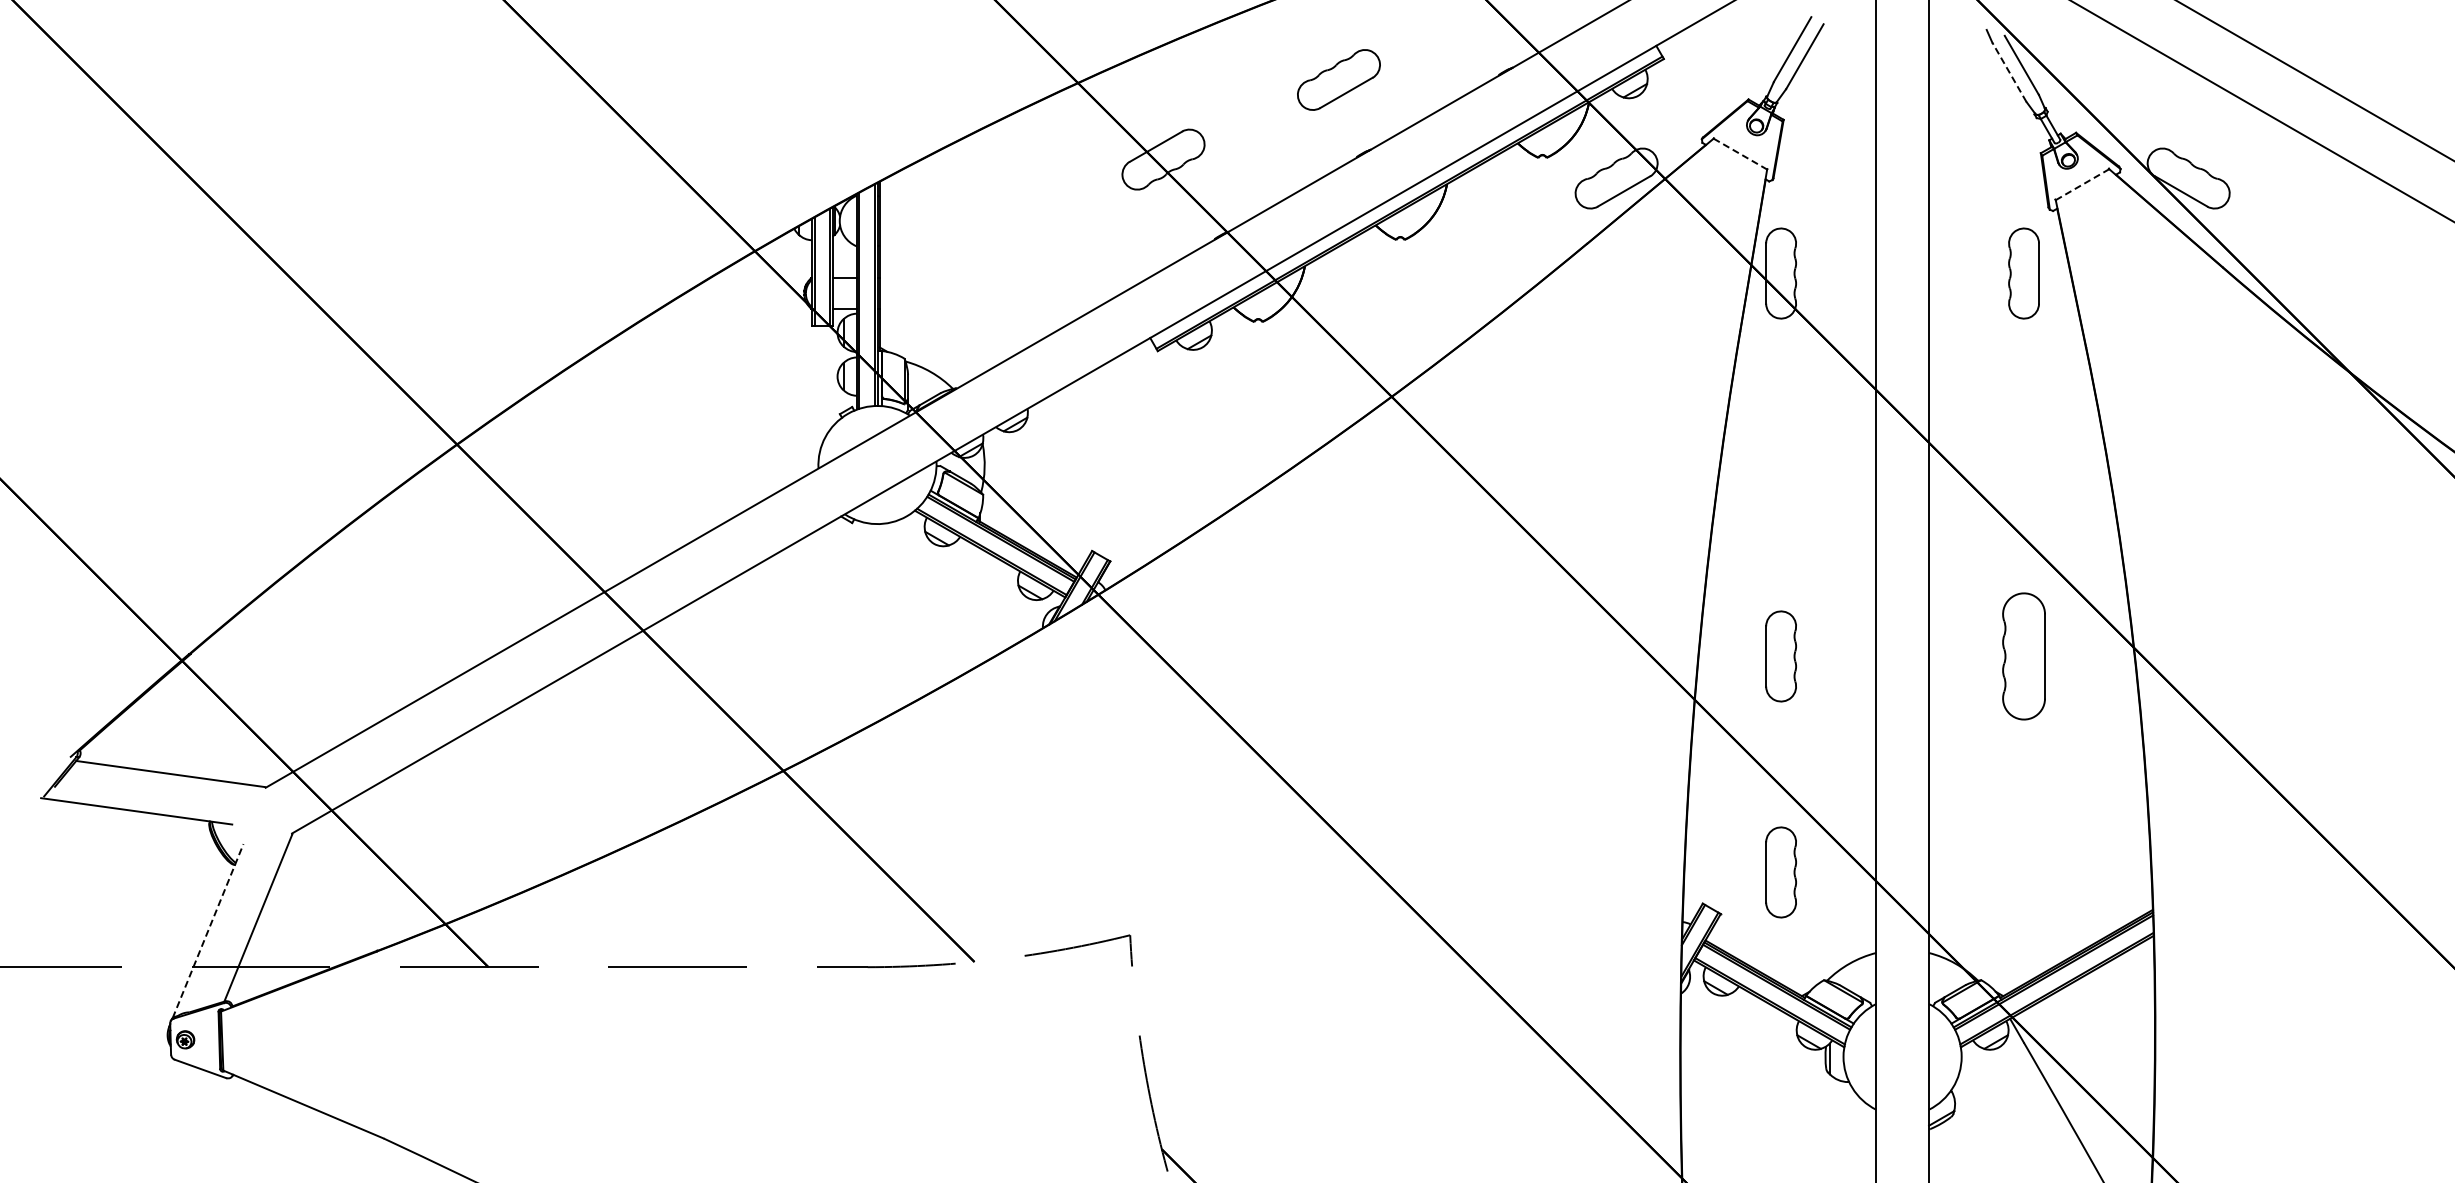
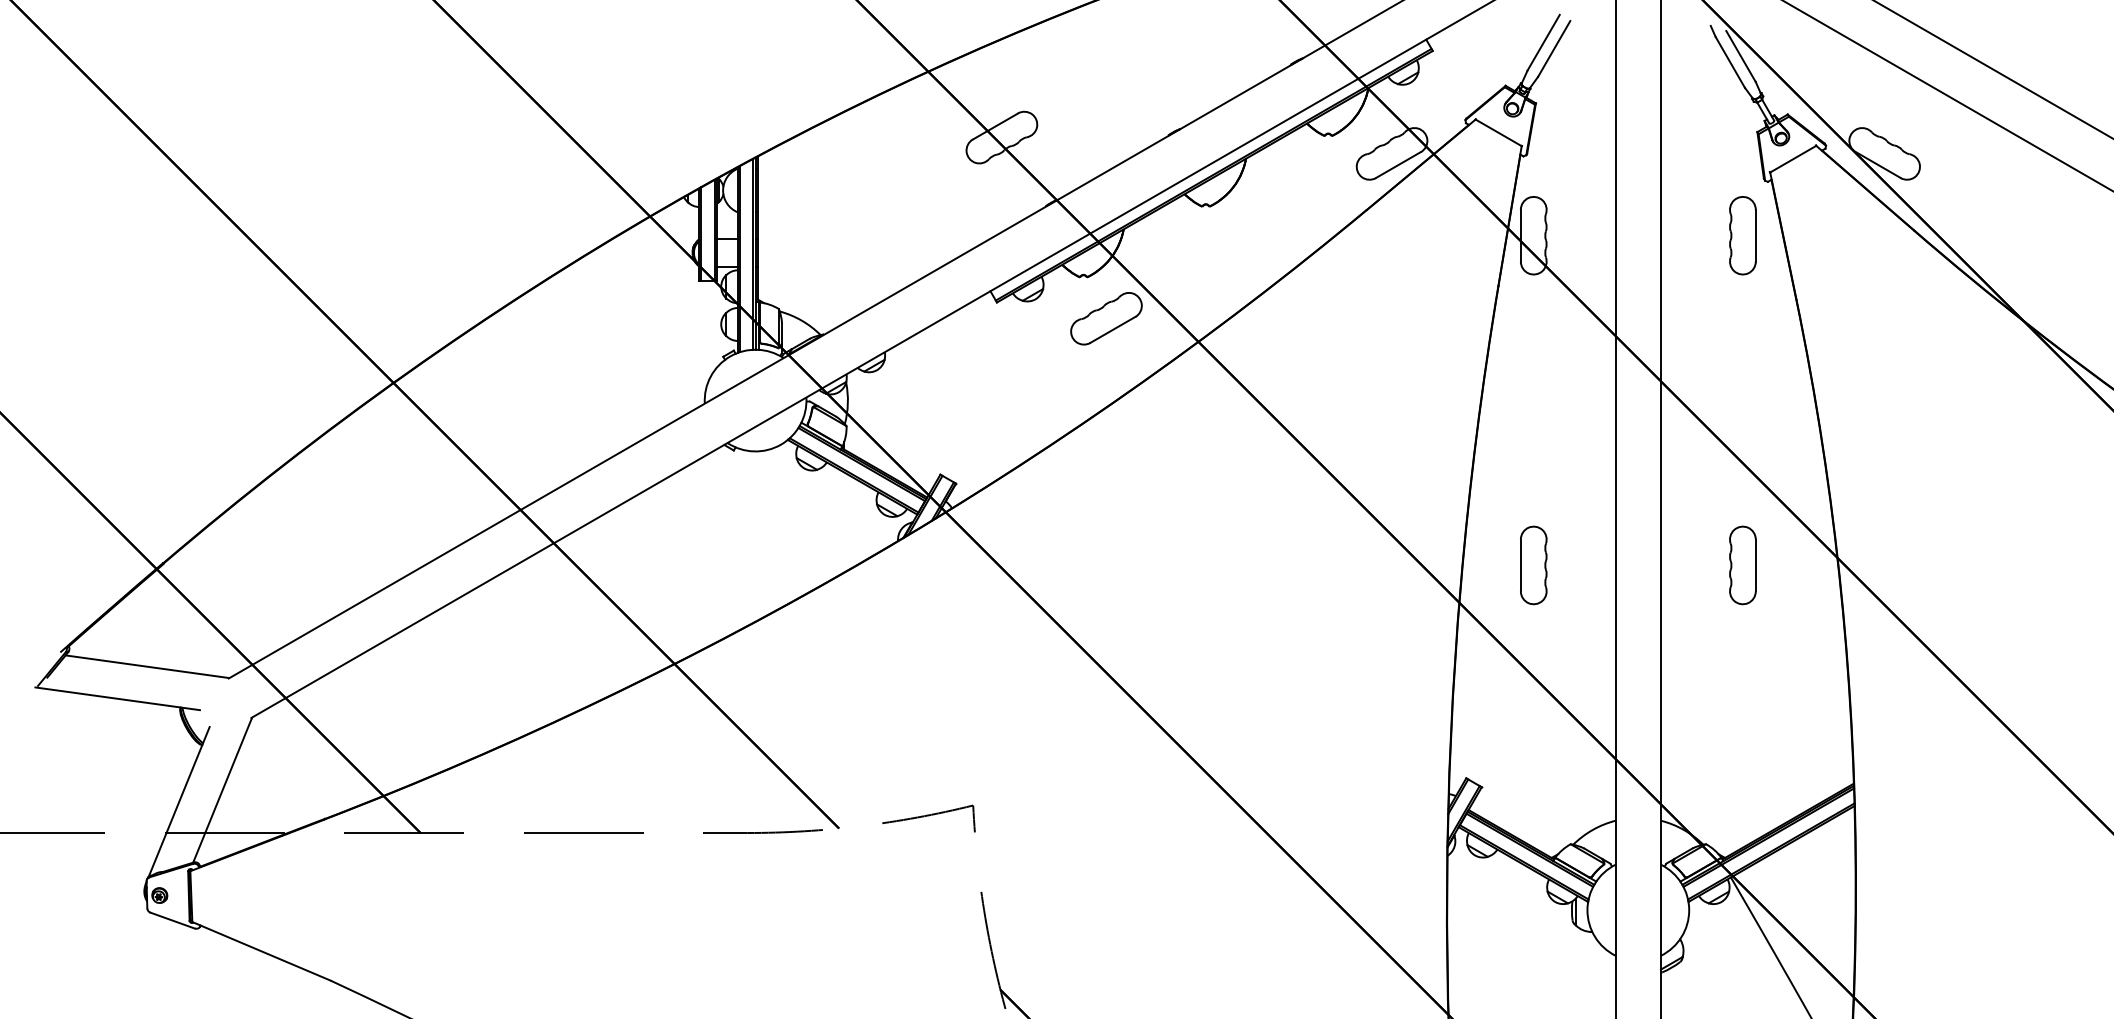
line: (2009, 72) -> (1730, 62), dashed -> solid
part: (1338, 79) -> (1106, 318), moved
line: (1740, 154) -> (1498, 133), dashed -> solid
line: (2082, 184) -> (1793, 159), dashed -> solid
part: (2023, 656) -> (1742, 565), size x0.71
part: (1780, 872) -> (1533, 751), removed
line: (208, 931) -> (179, 802), dashed -> solid

